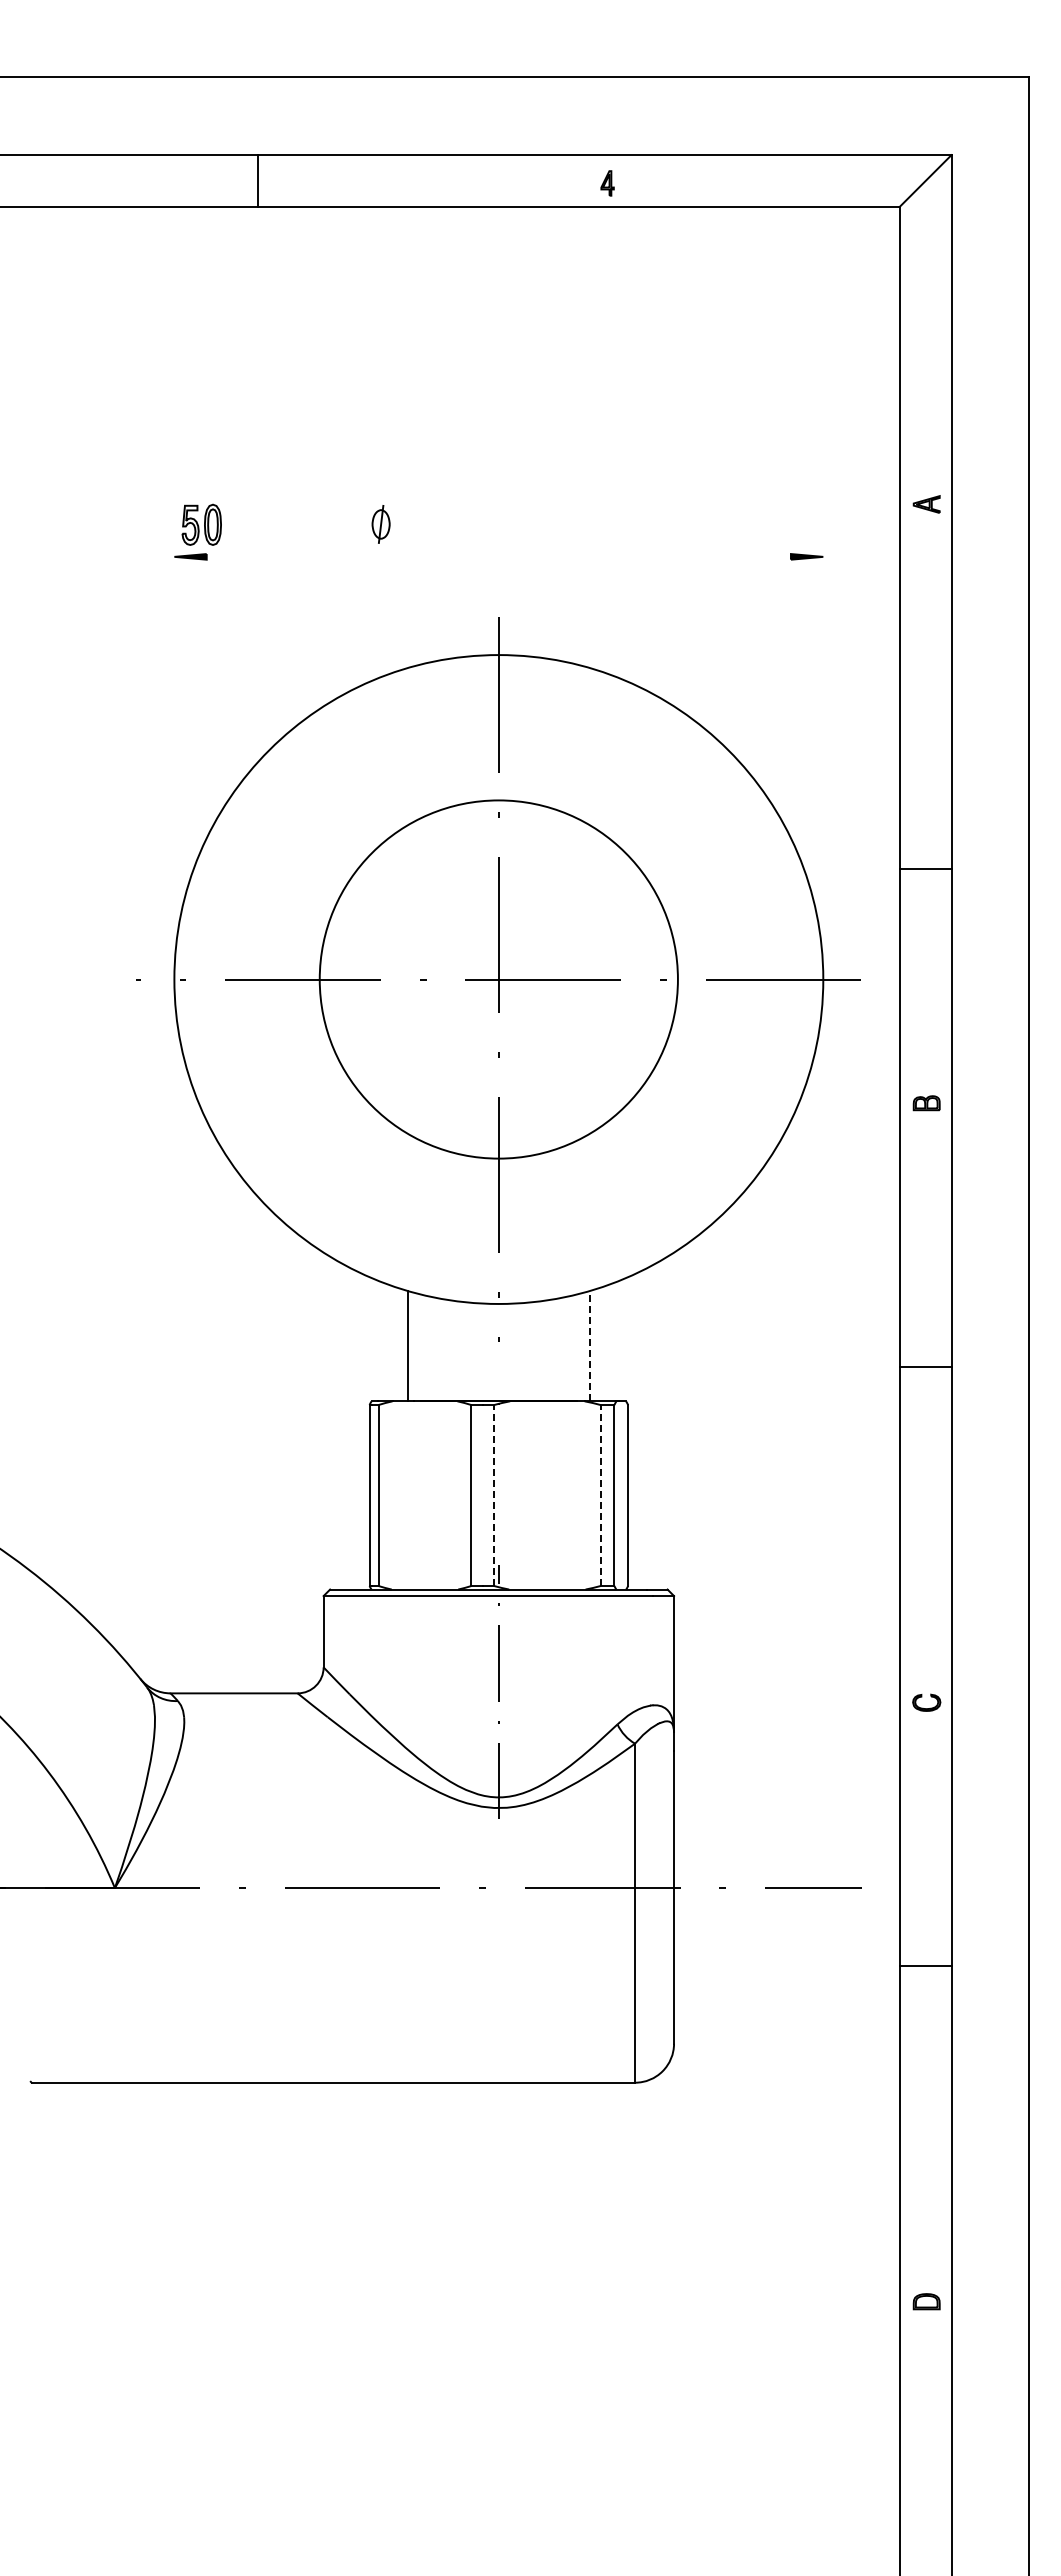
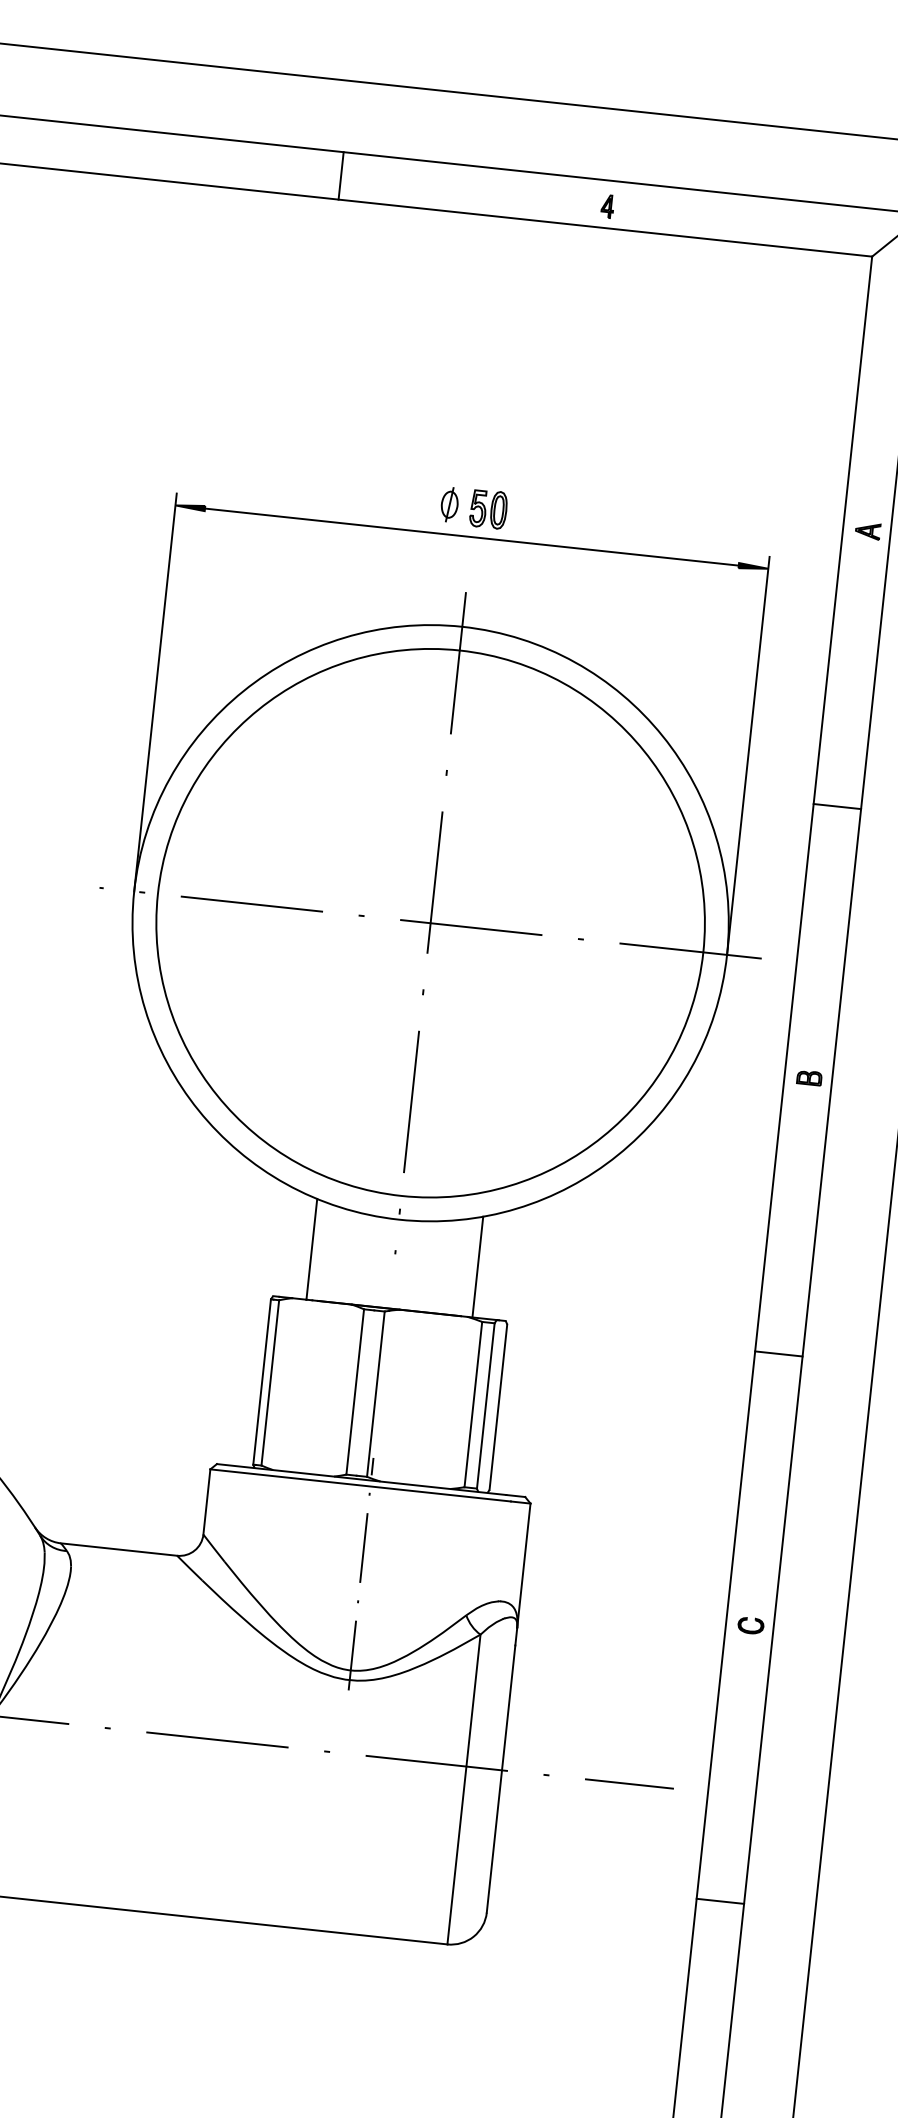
line: (257, 181) -> (341, 176), moved
part: (201, 524) -> (488, 508), moved
part: (380, 524) -> (449, 504), moved
line: (498, 556) -> (471, 536), added
line: (174, 761) -> (155, 692), added
line: (823, 761) -> (748, 755), added
line: (925, 869) -> (837, 806), moved
circle: (498, 979) -> (430, 923), size x1.67
line: (589, 1345) -> (477, 1266), dashed -> solid
line: (925, 1367) -> (778, 1354), moved
line: (494, 1495) -> (376, 1394), dashed -> solid
line: (600, 1495) -> (473, 1404), dashed -> solid
line: (925, 1965) -> (720, 1901), moved

